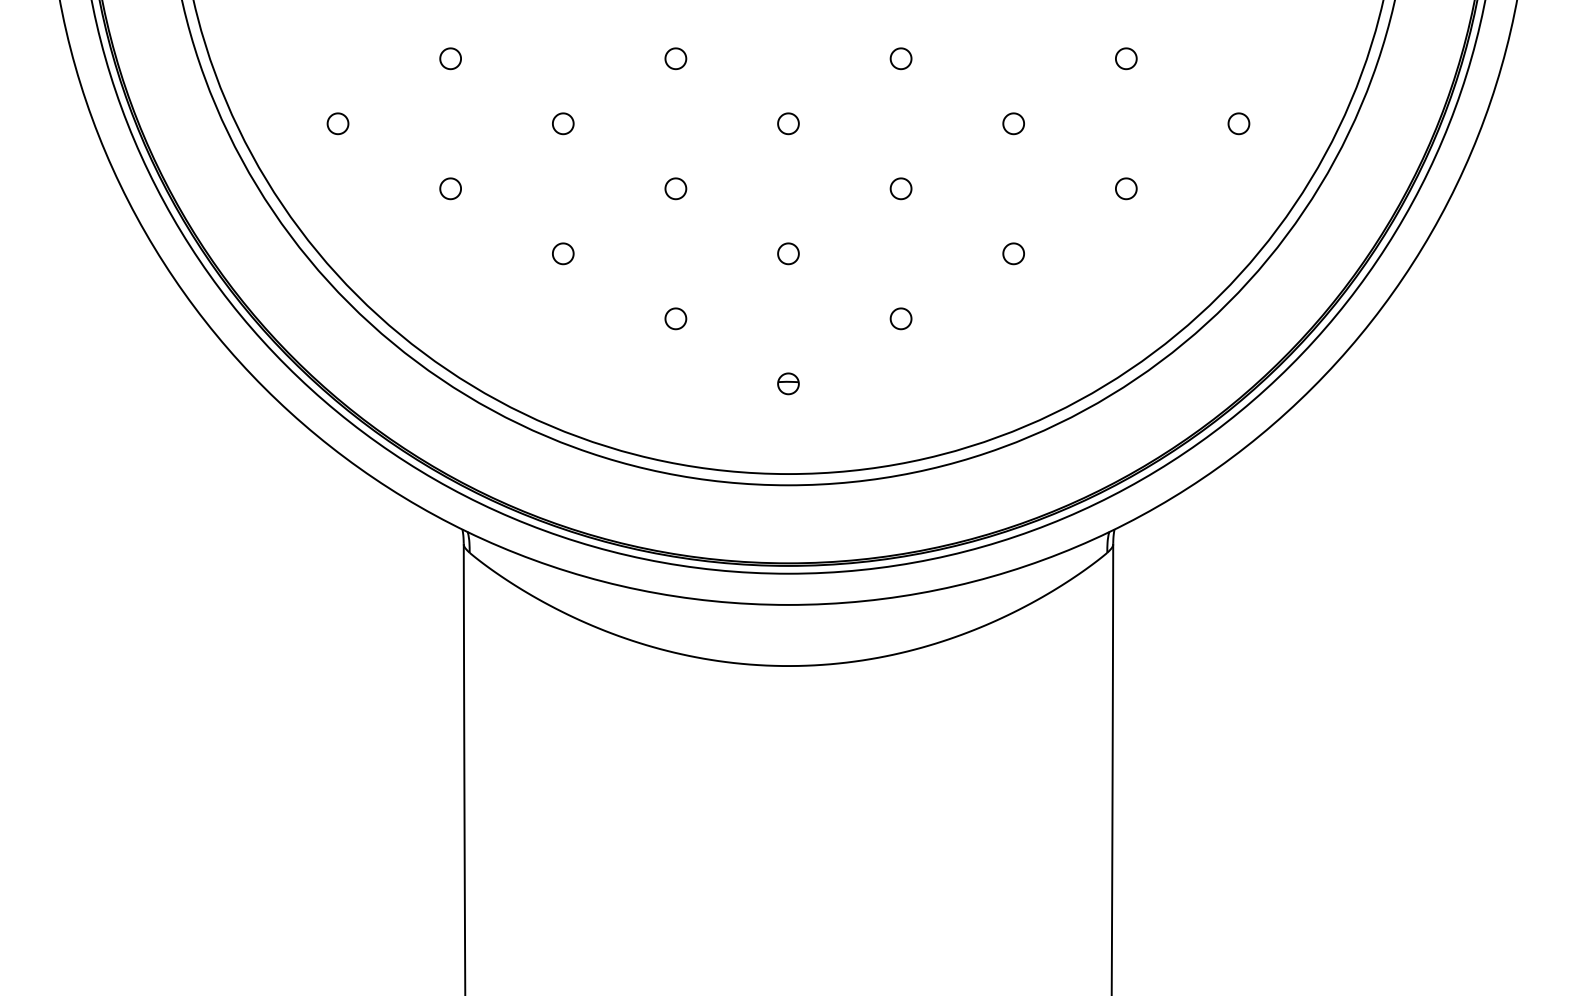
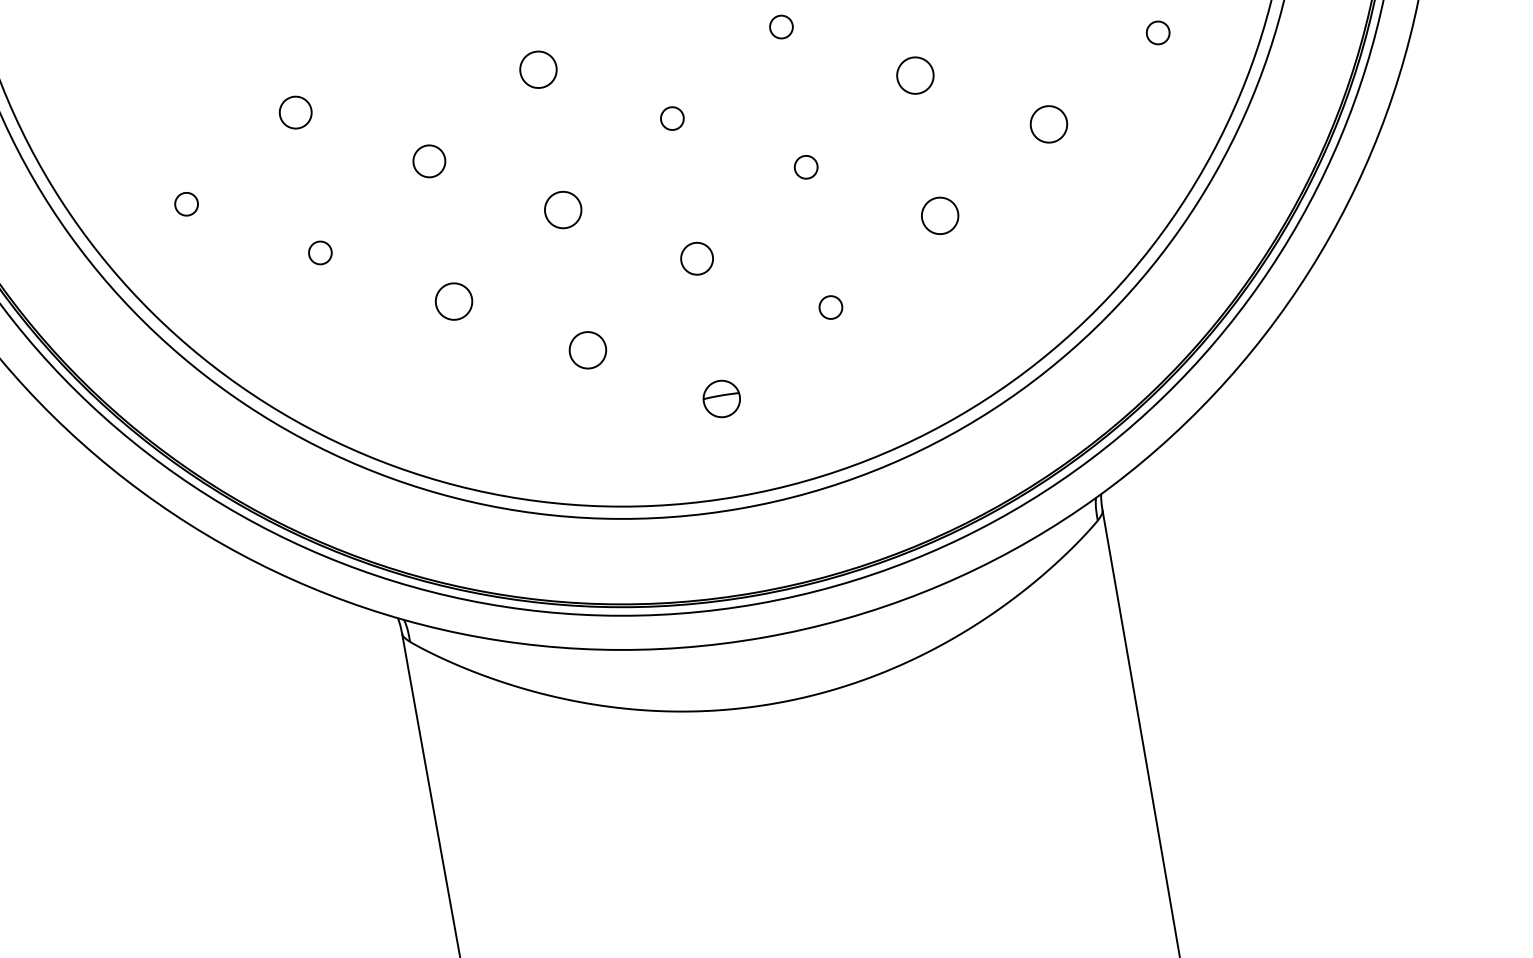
part: (450, 58) -> (295, 112), size x1.4
part: (675, 58) -> (538, 69), size x1.6
part: (563, 123) -> (429, 161), size x1.4
part: (1013, 123) -> (914, 75), size x1.6
part: (675, 188) -> (562, 209), size x1.6
part: (1126, 188) -> (1049, 124), size x1.6
part: (563, 253) -> (454, 301), size x1.6
part: (788, 253) -> (697, 258), size x1.4
part: (1013, 253) -> (939, 215), size x1.6
part: (675, 318) -> (587, 350), size x1.6
part: (788, 383) -> (721, 398), size x1.6

